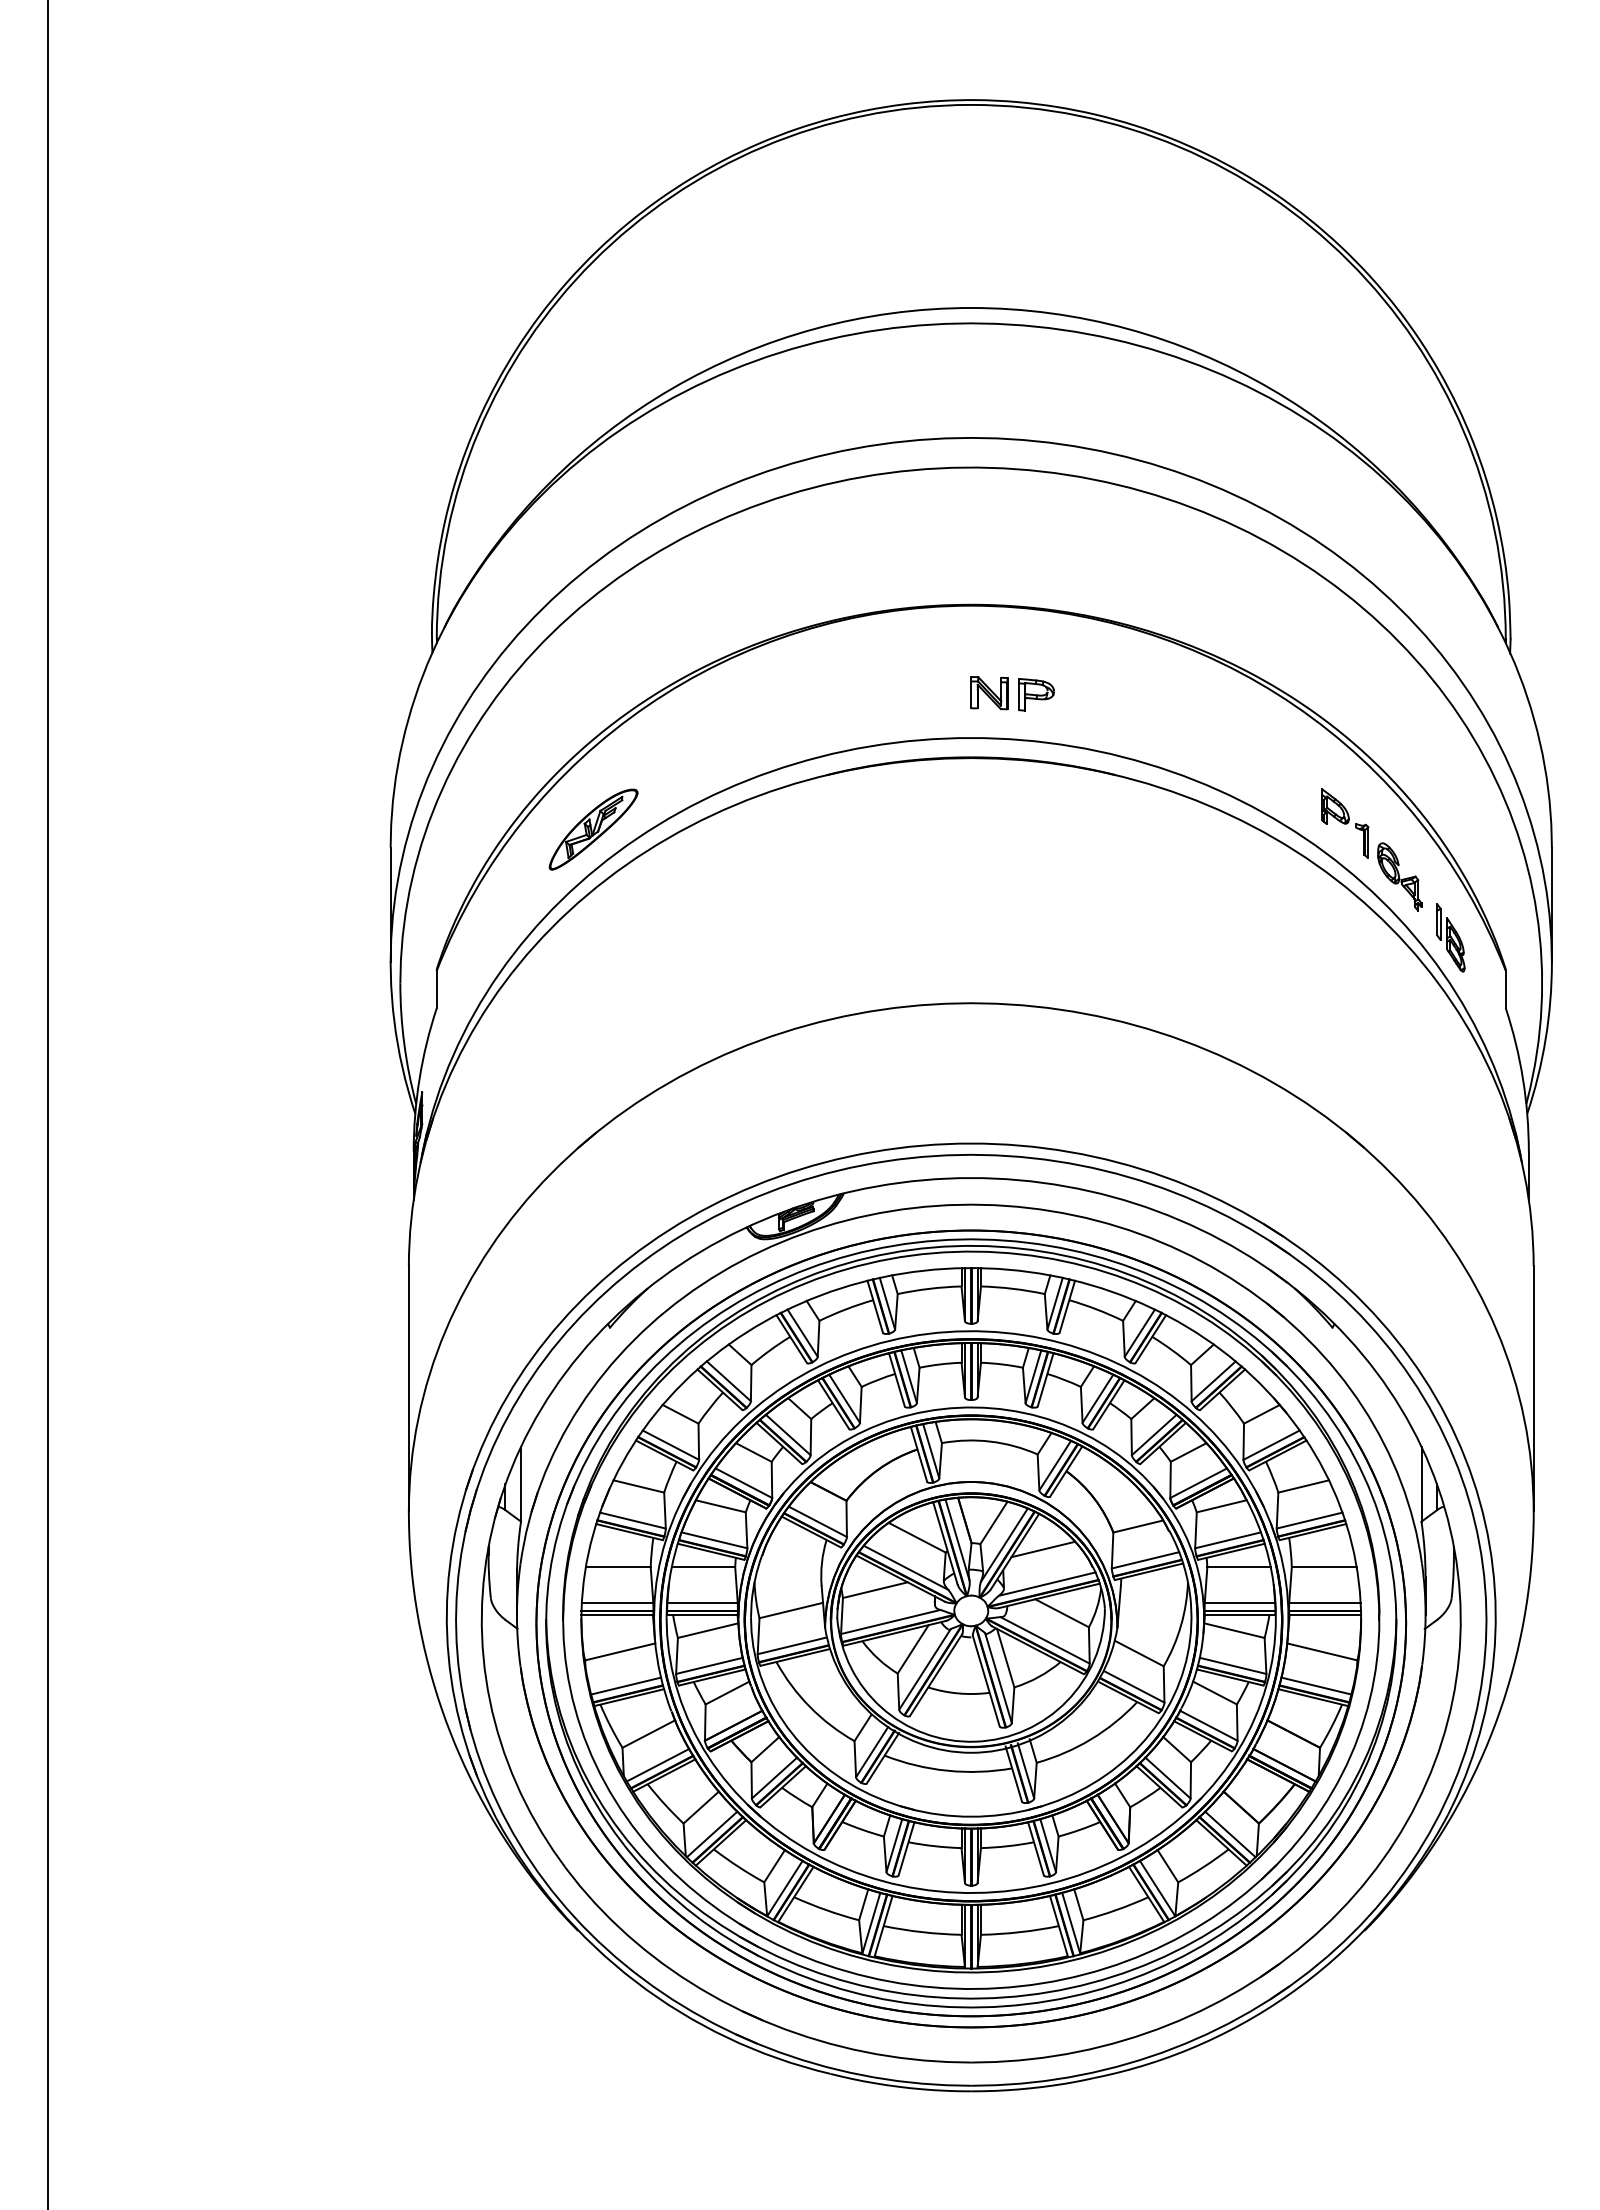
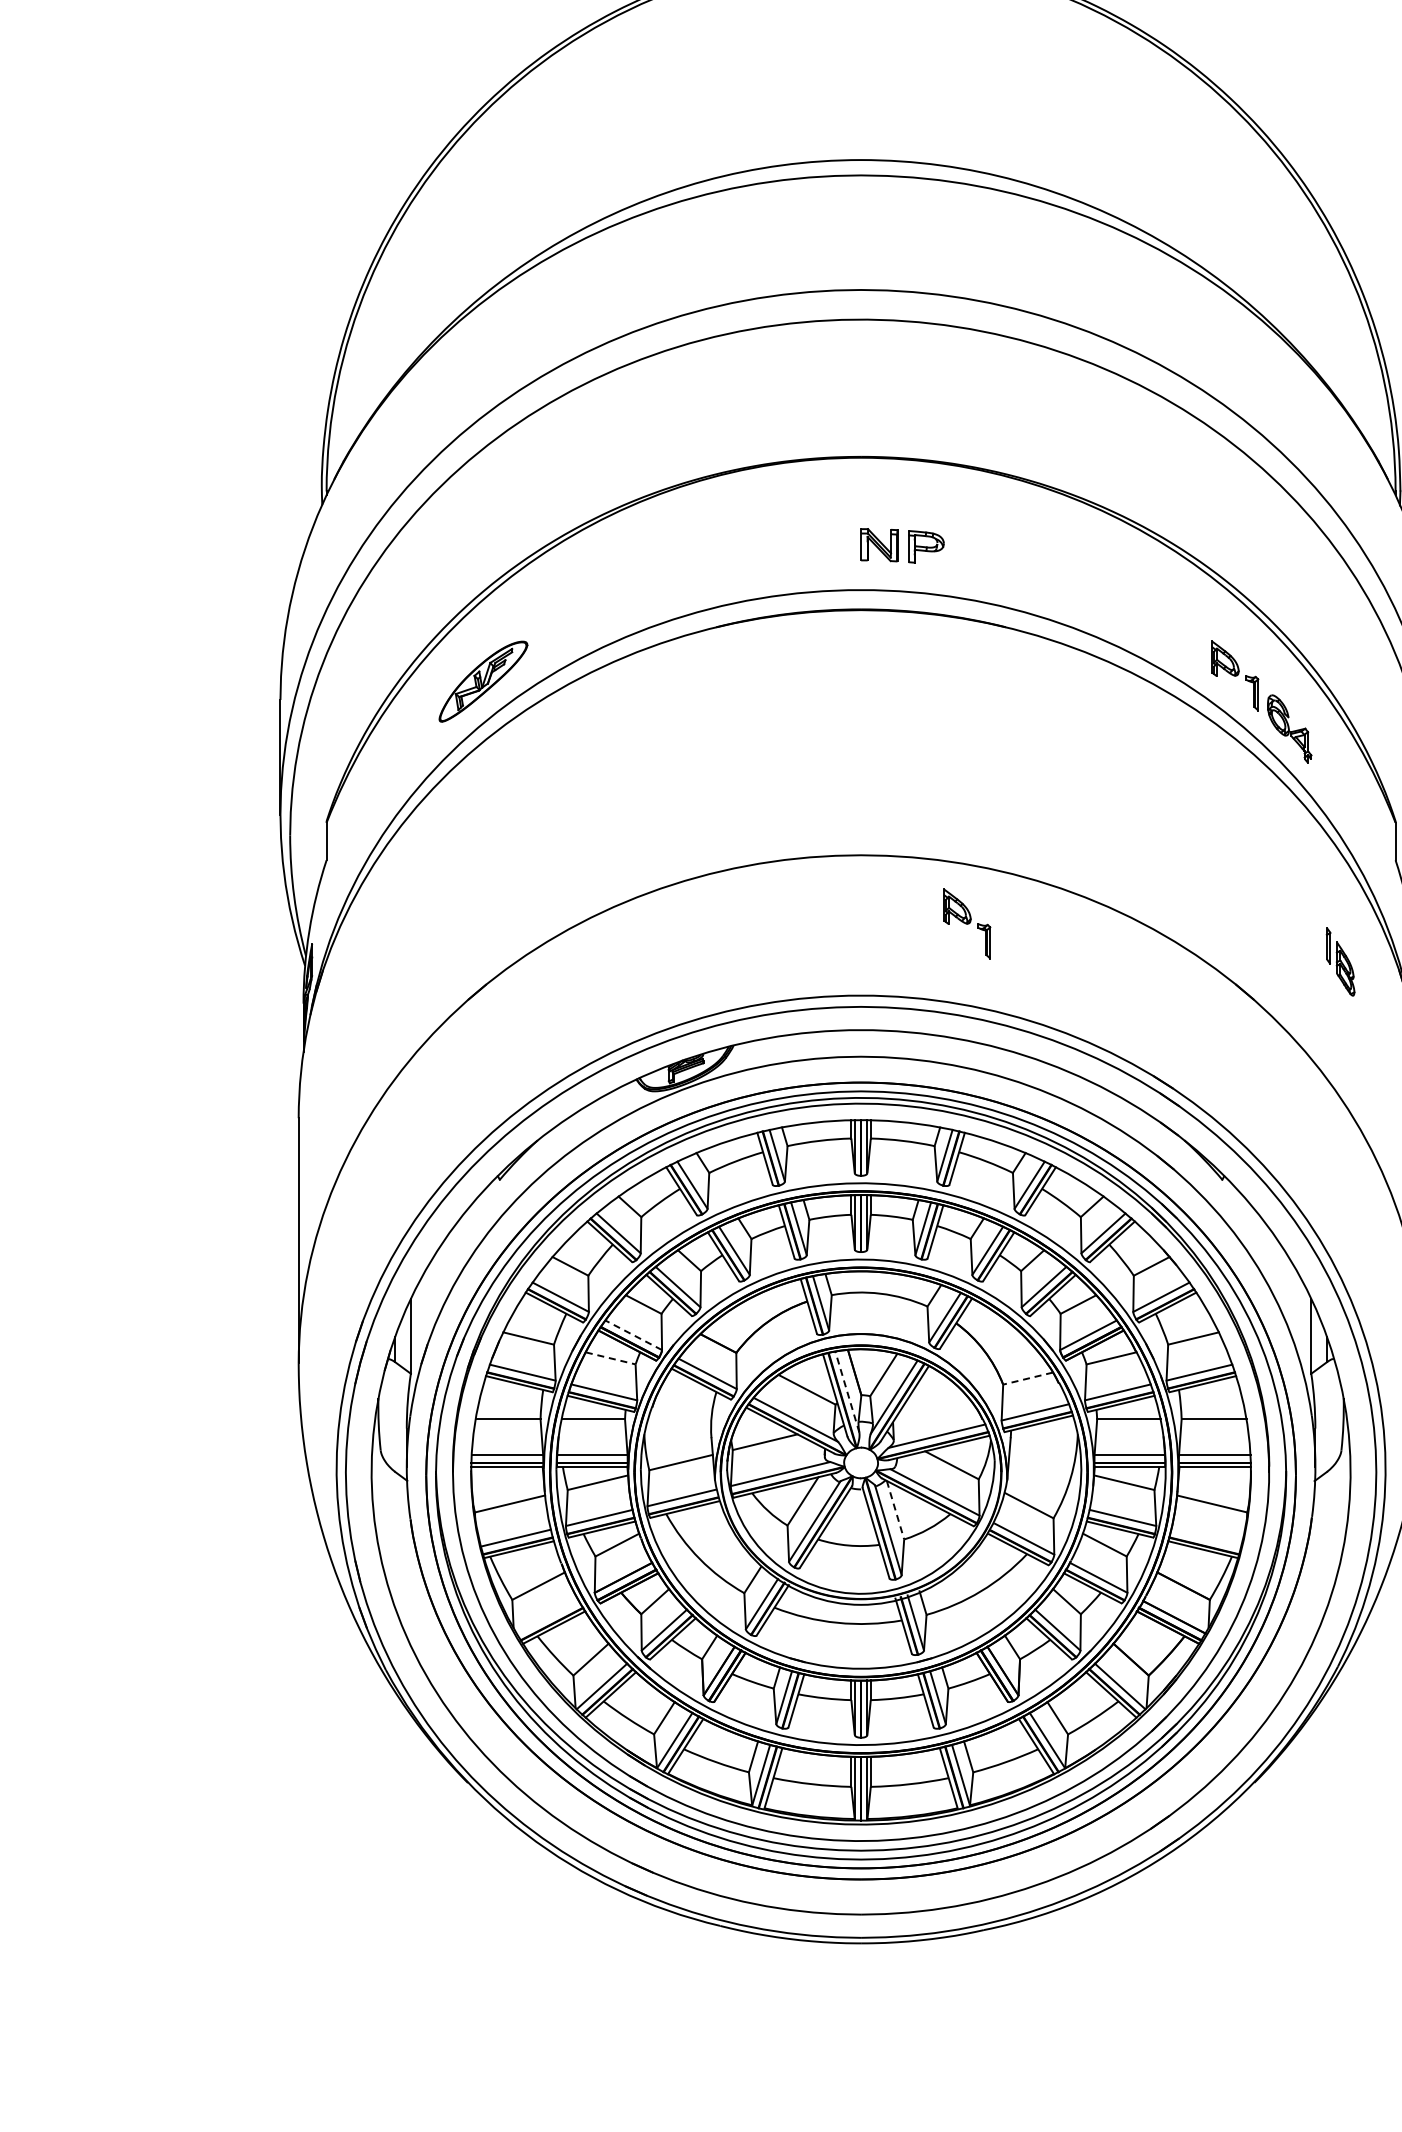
part: (1450, 937) -> (1340, 961), moved
part: (1077, 1071) -> (967, 923), added
line: (743, 1483) -> (633, 1335), solid -> dashed
line: (720, 1506) -> (610, 1358), solid -> dashed
line: (1138, 1526) -> (1028, 1378), solid -> dashed
line: (957, 1539) -> (847, 1391), solid -> dashed
line: (1043, 1549) -> (933, 1401), removed
line: (1005, 1658) -> (895, 1510), solid -> dashed
line: (1316, 1685) -> (1206, 1537), removed
line: (657, 1764) -> (547, 1616), removed

